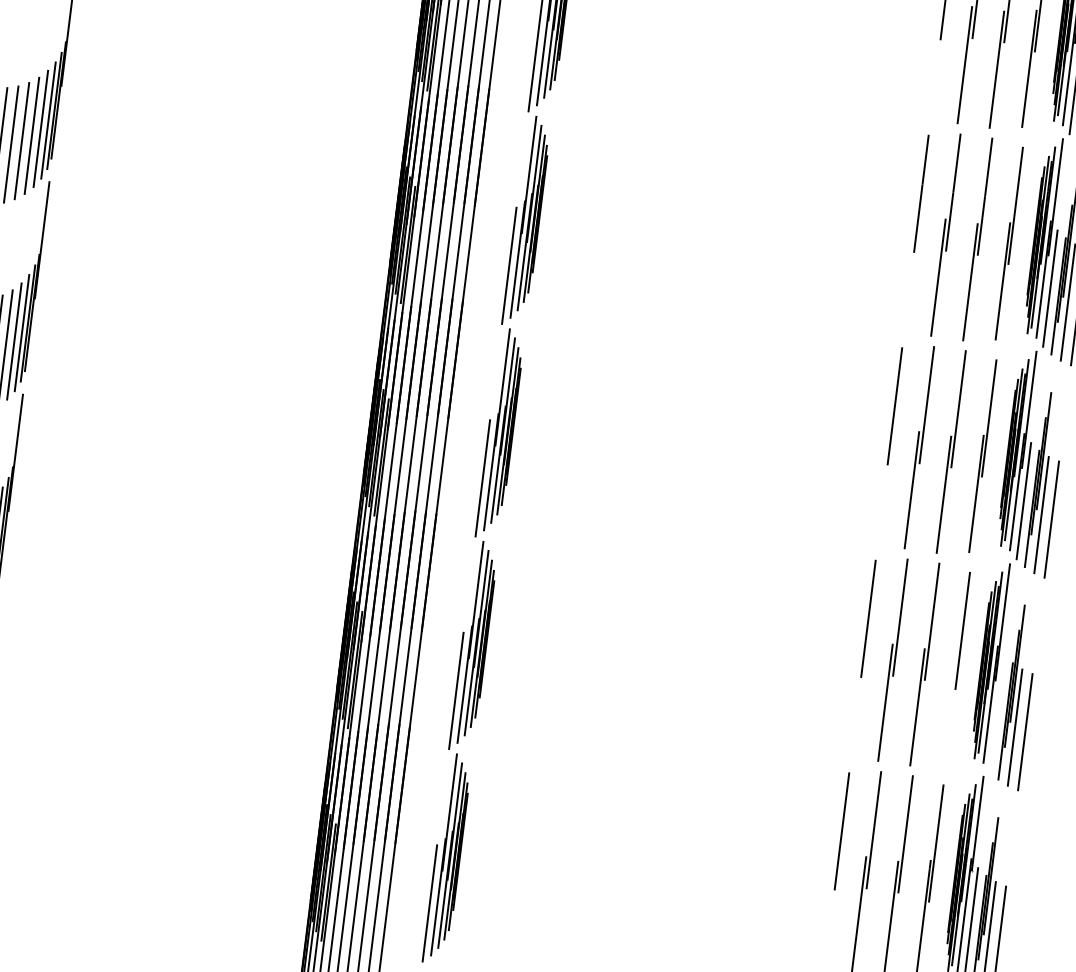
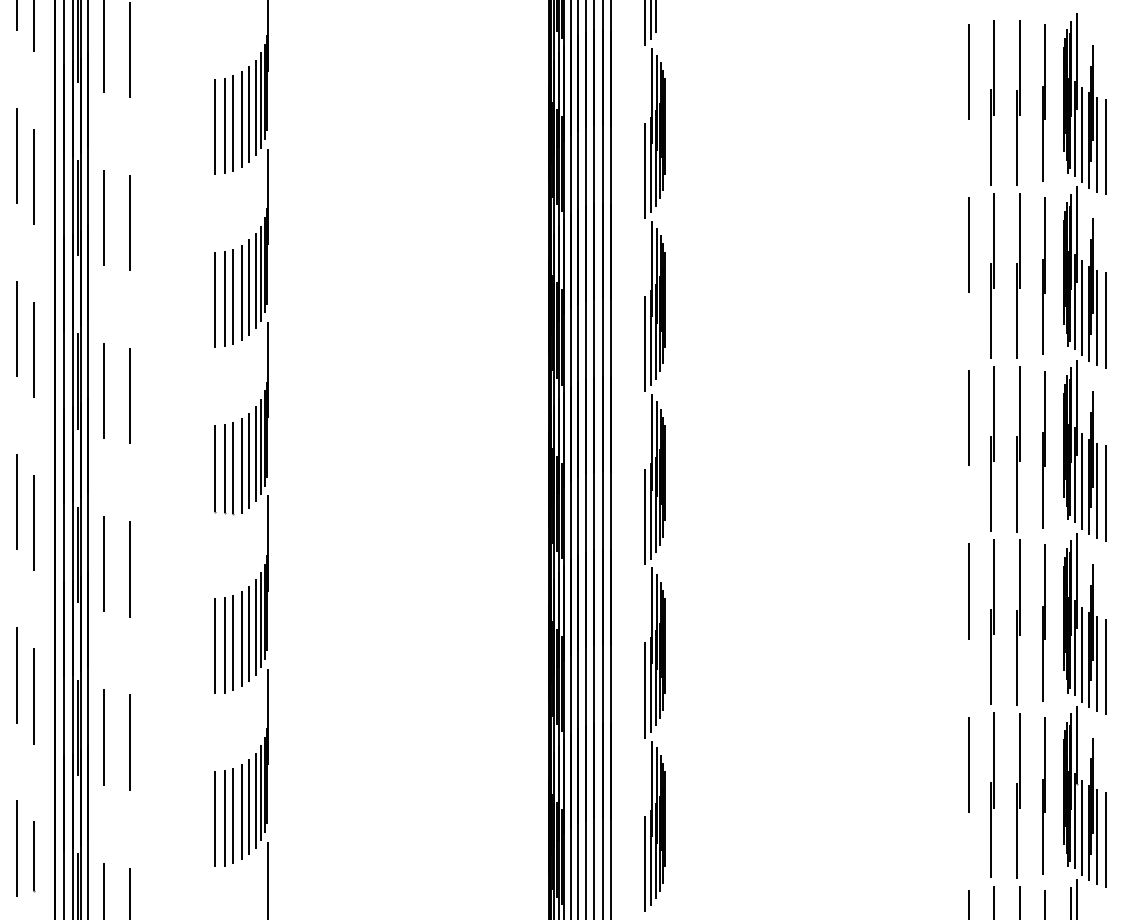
line: (949, 706) -> (1042, 653), added
line: (997, 713) -> (1081, 654), added

